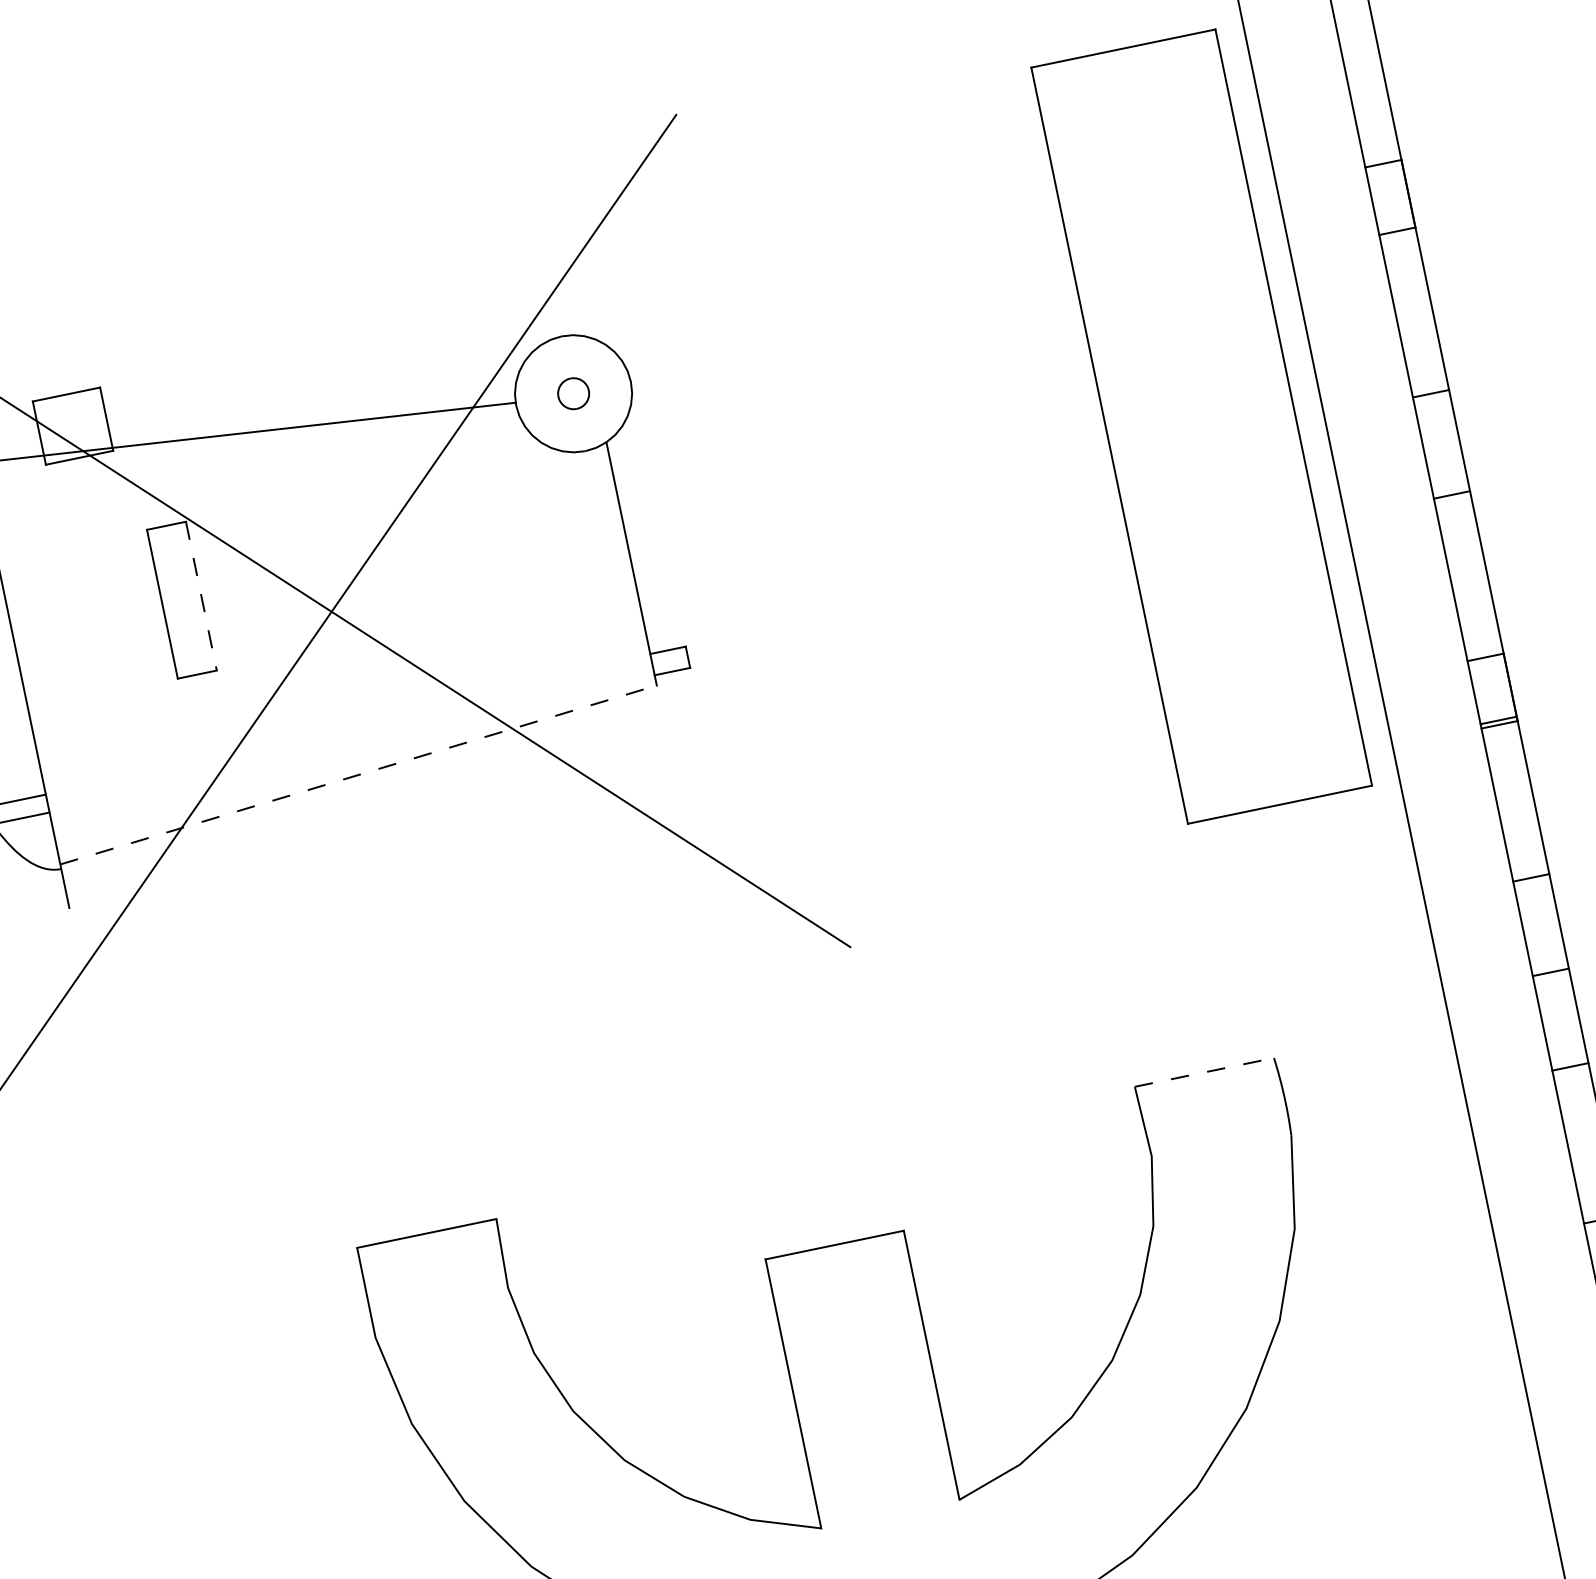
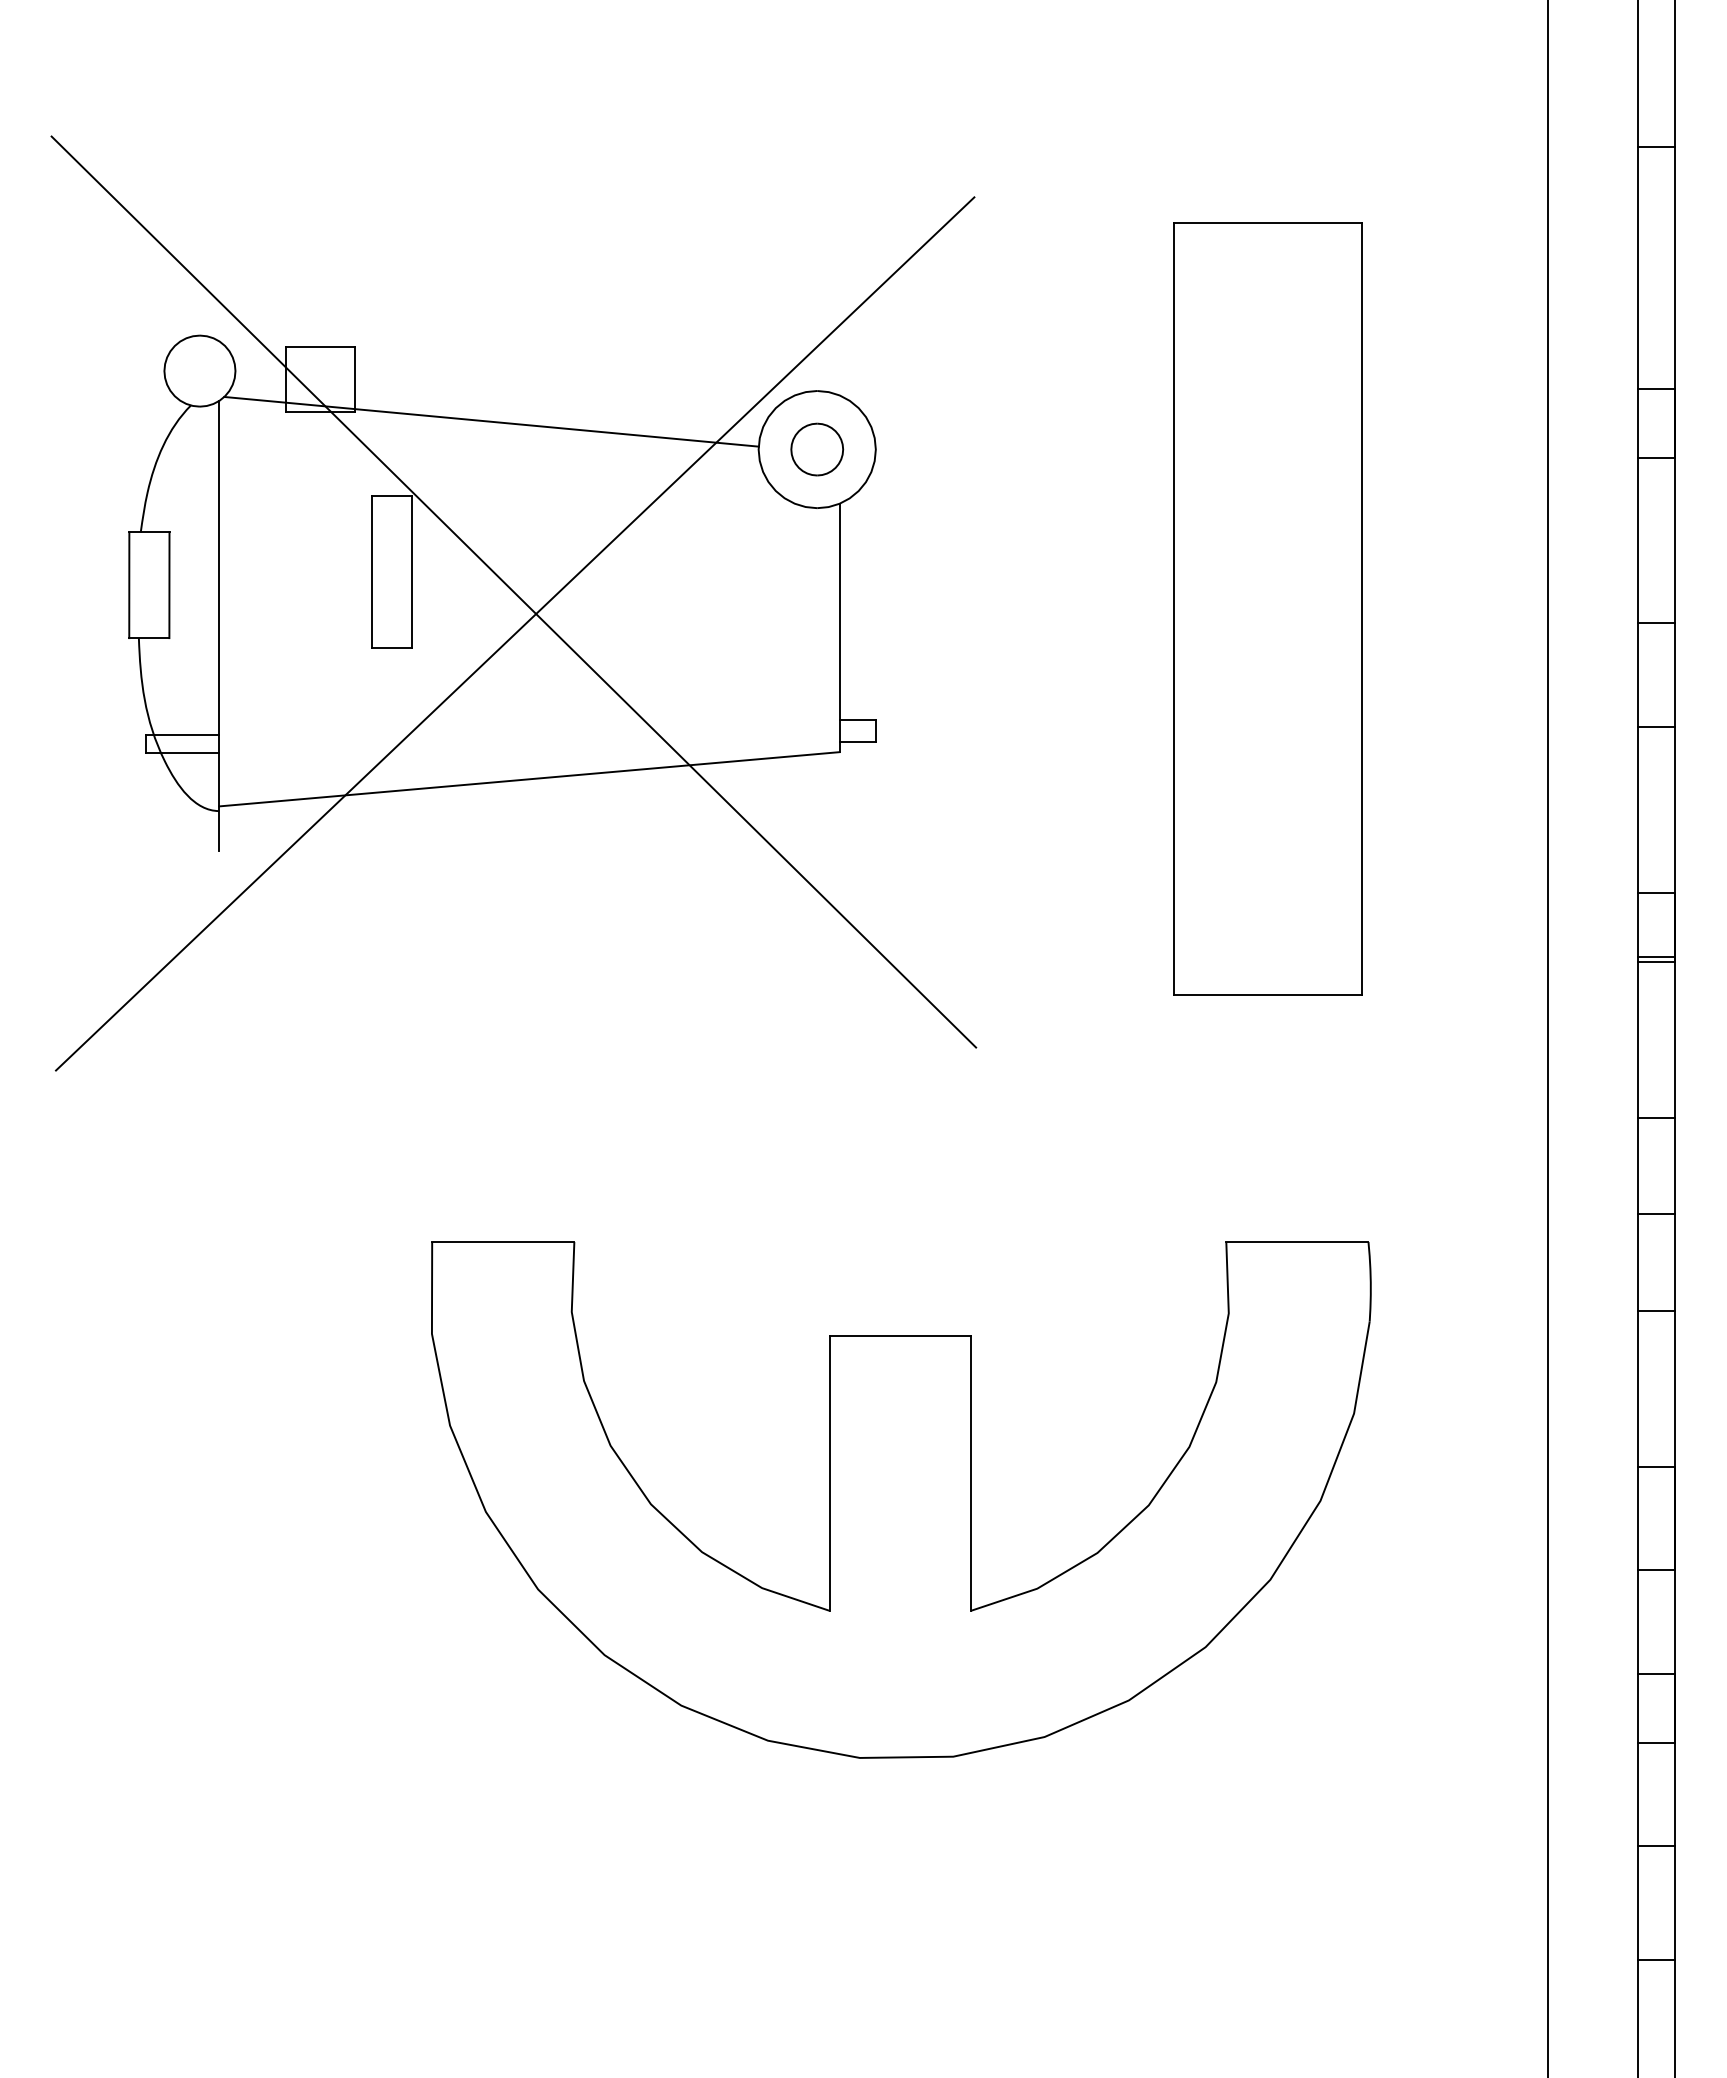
part: (573, 393) -> (817, 449), size x1.67
part: (1201, 426) -> (1267, 608), moved
line: (201, 596) -> (411, 572), dashed -> solid
line: (358, 775) -> (529, 779), dashed -> solid
line: (1204, 1072) -> (1297, 1242), dashed -> solid

